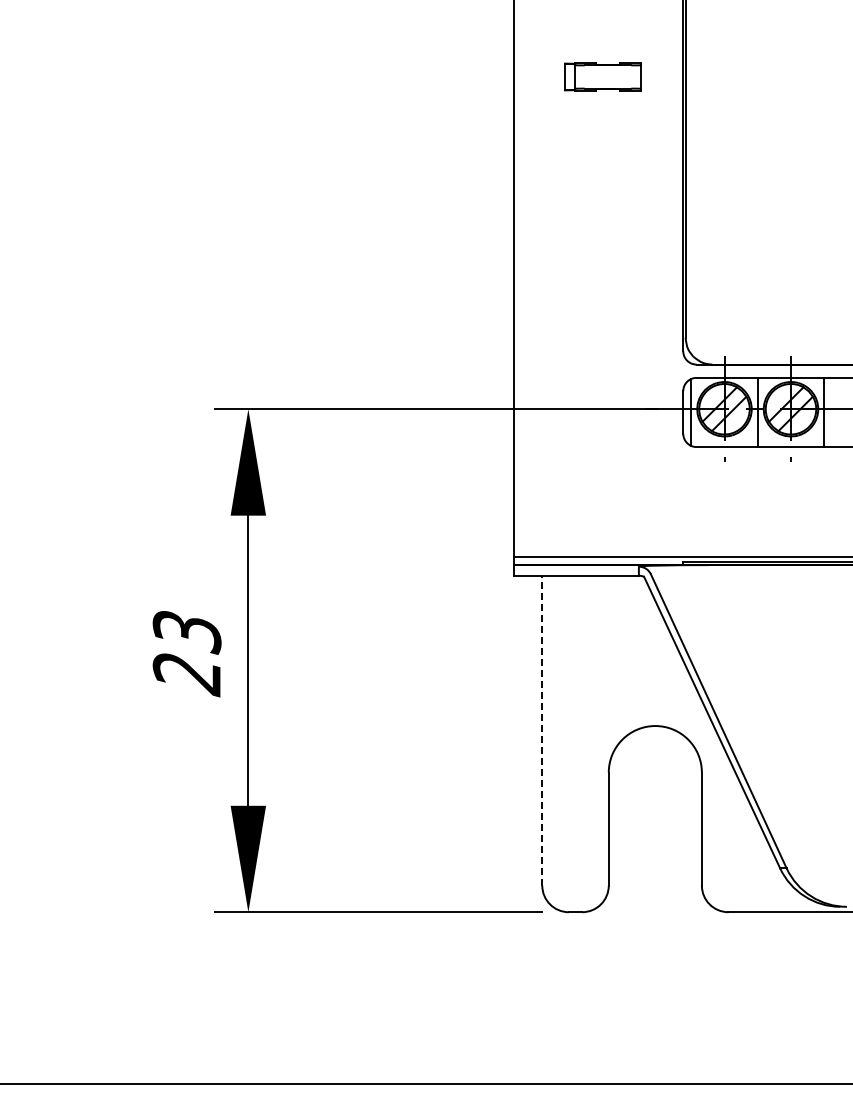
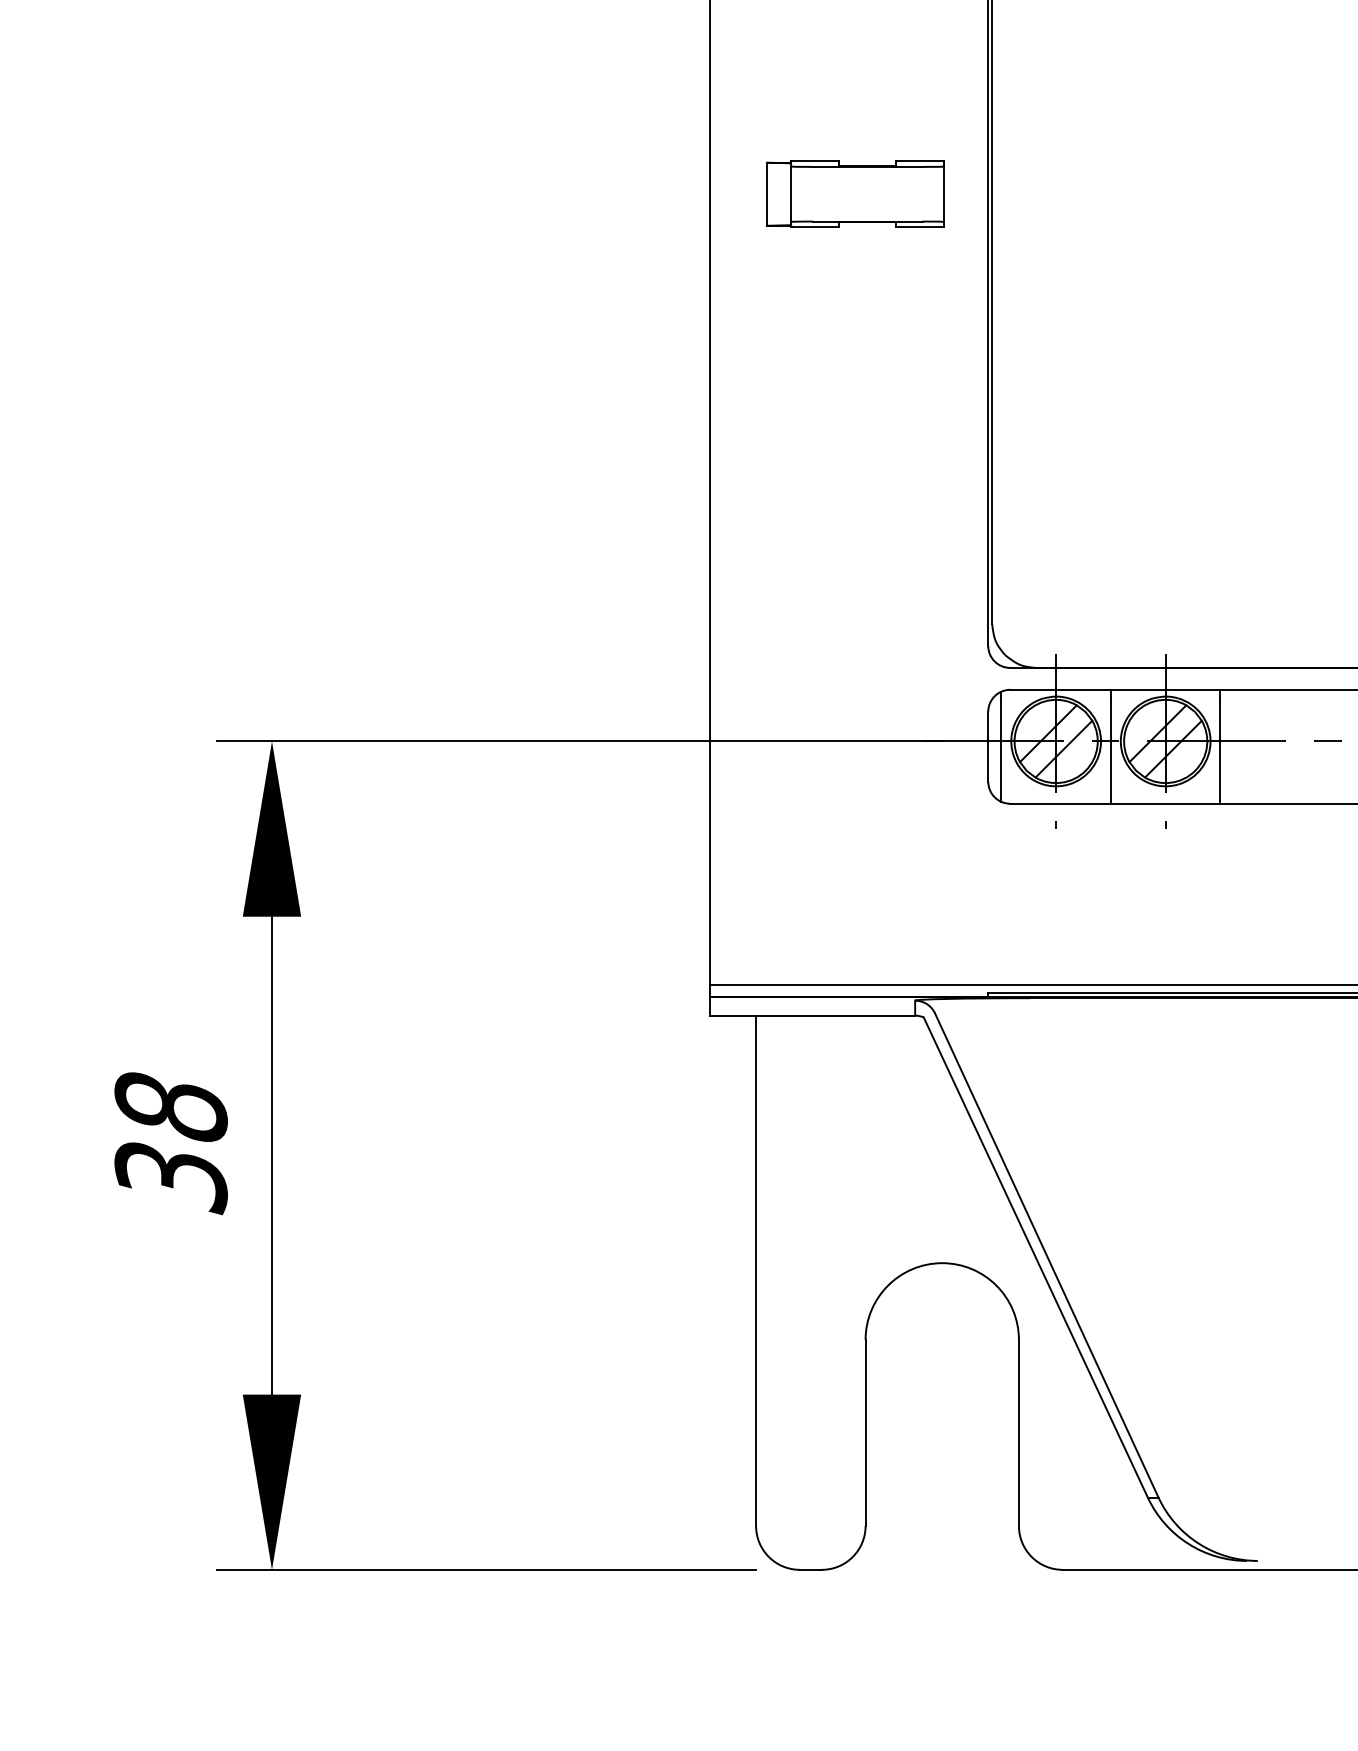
part: (602, 76) -> (855, 193), size x1.43
text: (186, 653) -> (170, 1143), 23 -> 38
line: (542, 730) -> (756, 1270), dashed -> solid

